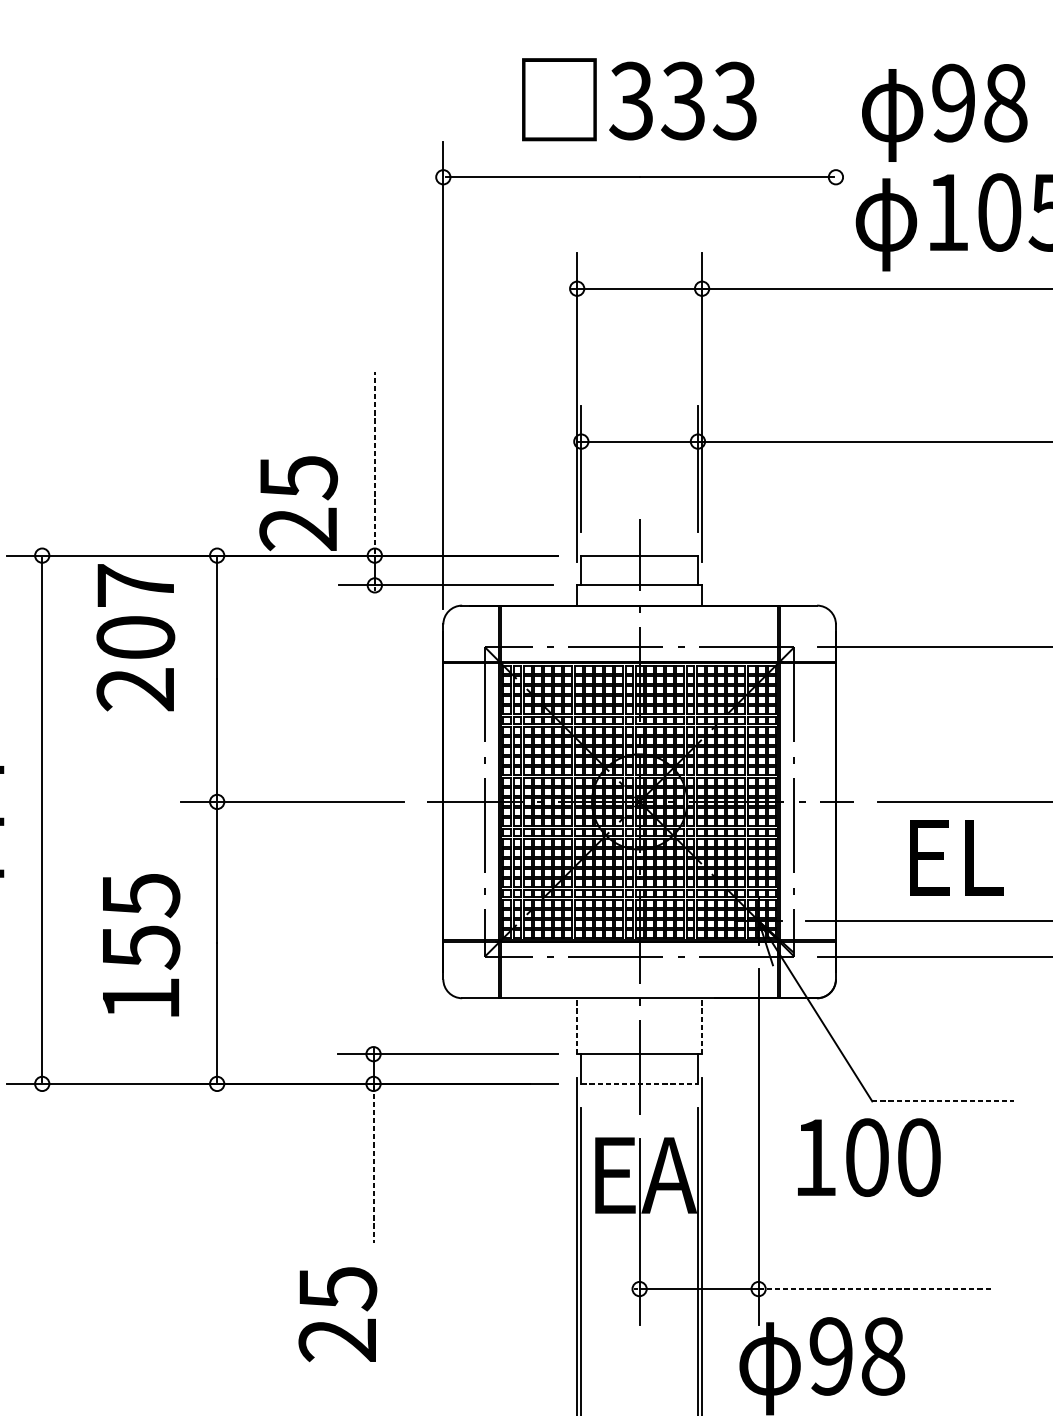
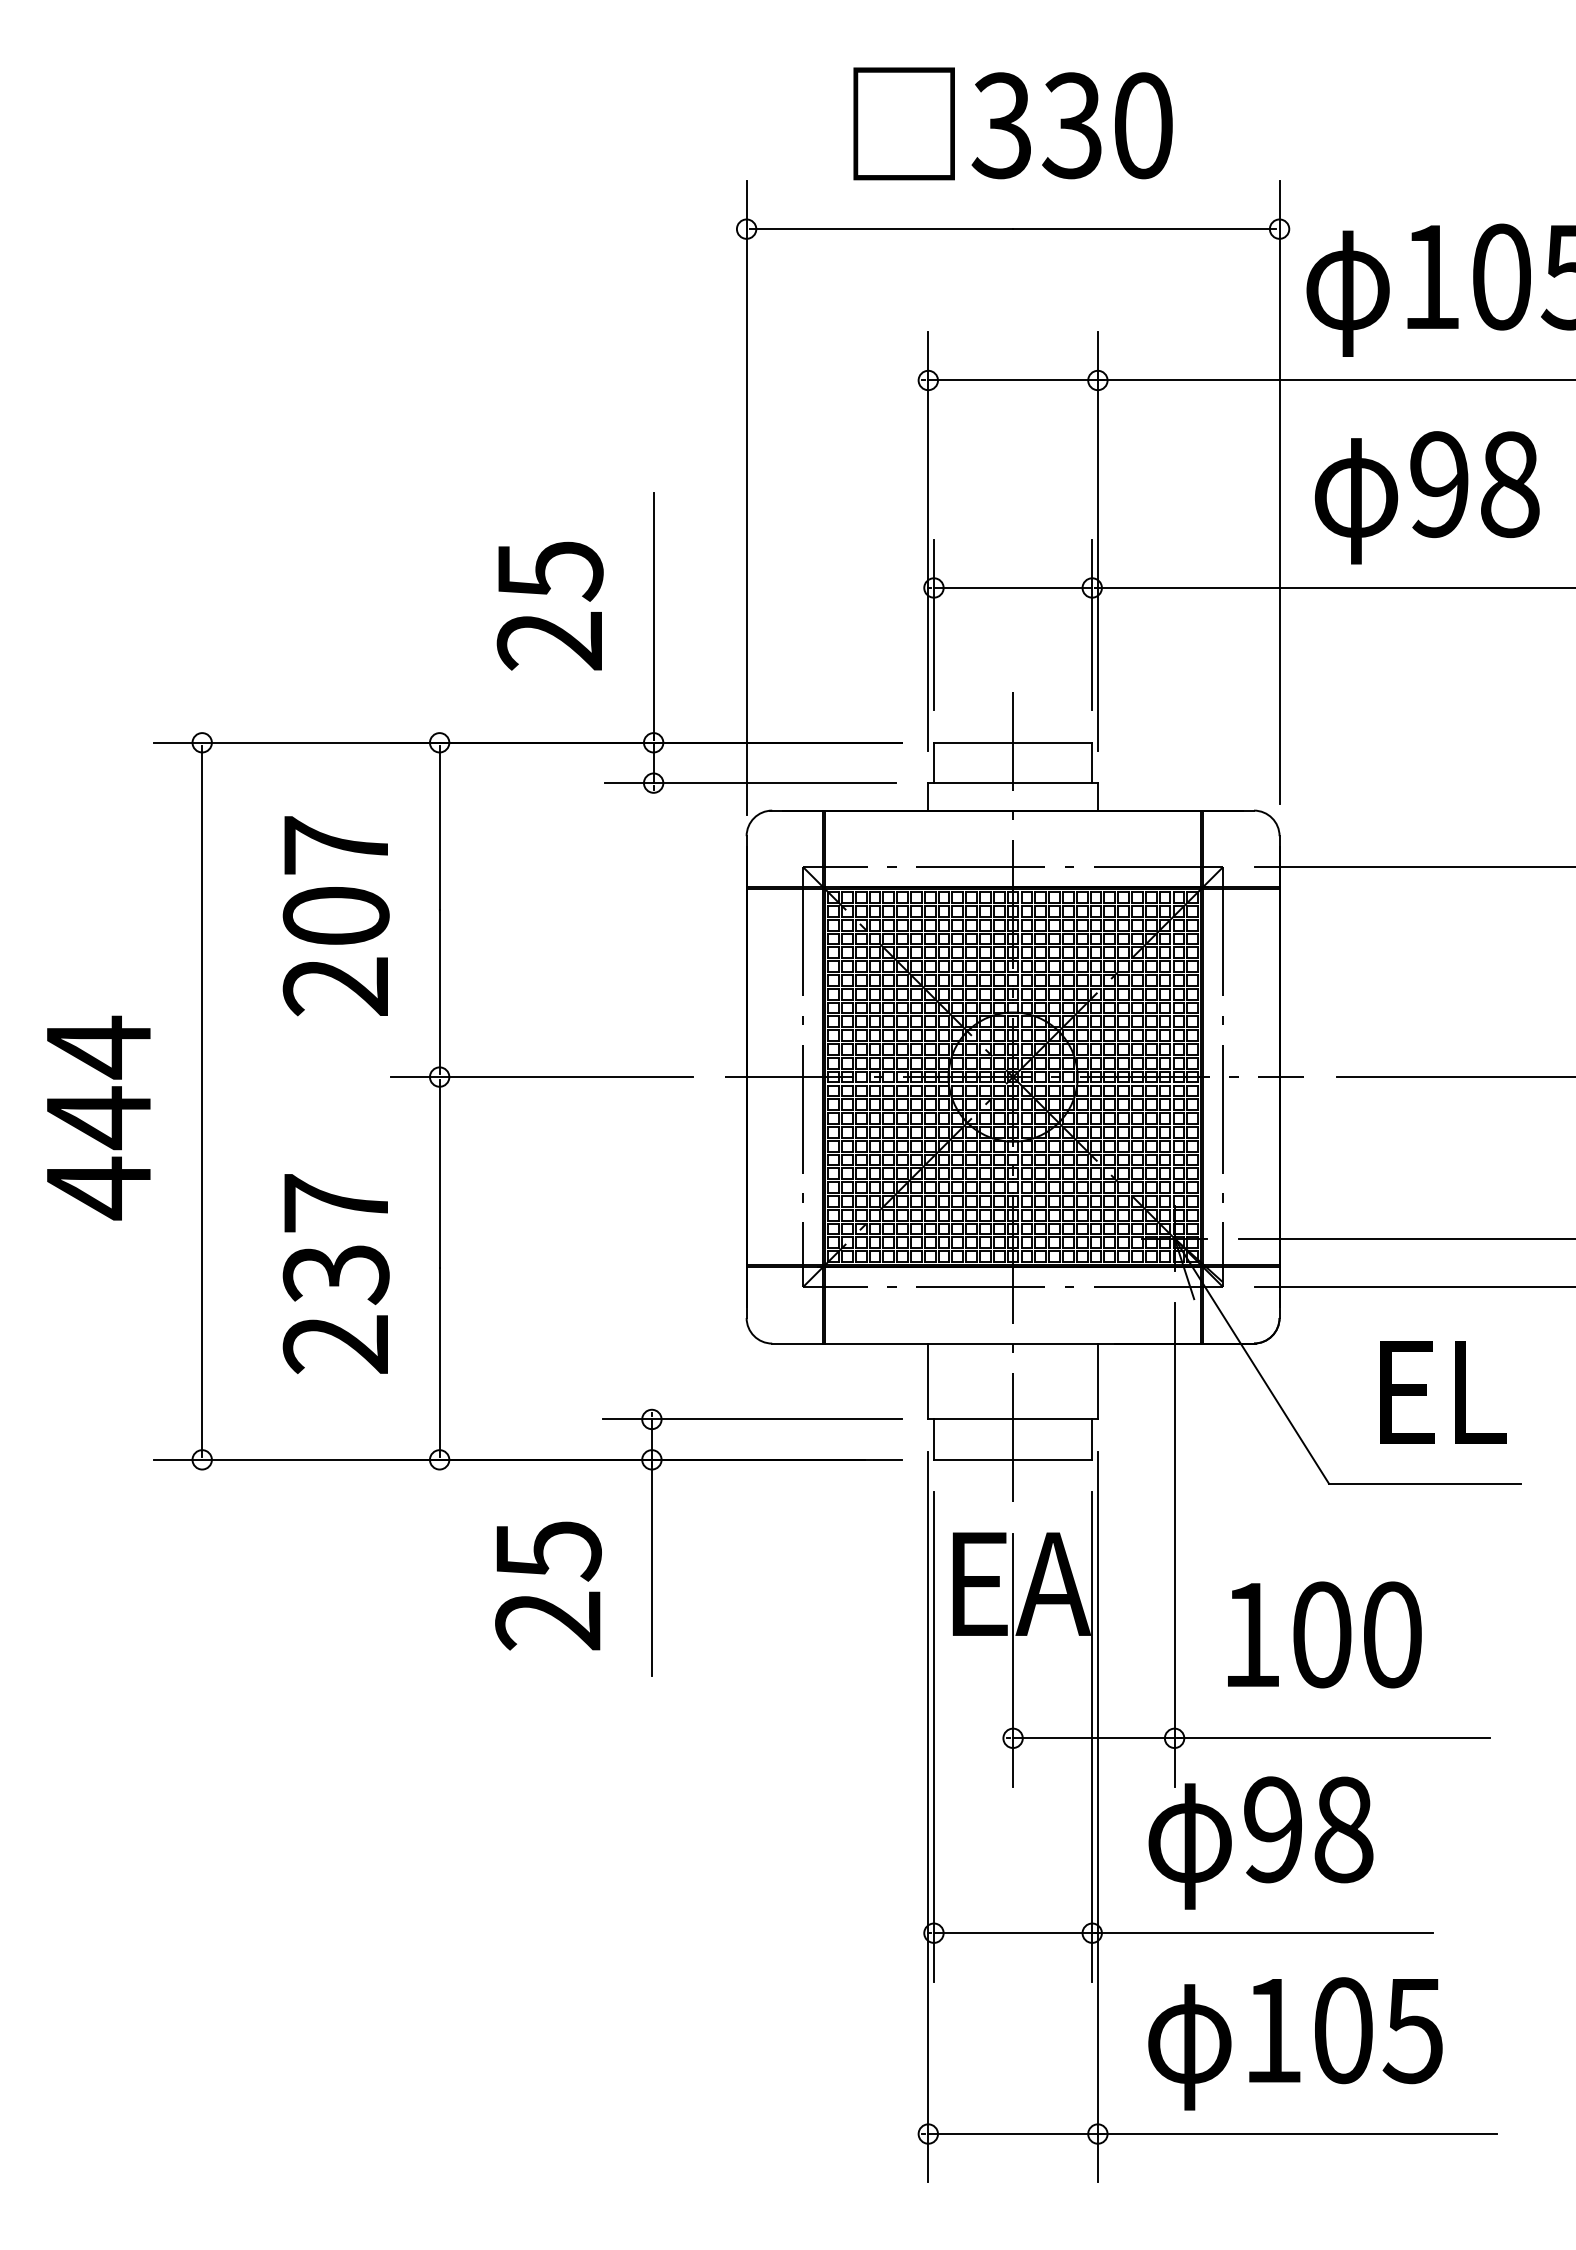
text: (734, 100) -> (1142, 125), 333 -> 330
text: (944, 112) -> (1427, 497), moved
line: (835, 370) -> (1279, 491), added
line: (374, 461) -> (653, 615), dashed -> solid
text: (298, 503) -> (549, 605), moved
text: (135, 637) -> (335, 916), moved
text: (956, 857) -> (1443, 1392), moved
text: (140, 947) -> (335, 1274), 155 -> 237
line: (577, 1026) -> (928, 1381), dashed -> solid
line: (701, 1026) -> (1097, 1381), dashed -> solid
line: (639, 1083) -> (1013, 1459), dashed -> solid
line: (942, 1101) -> (1424, 1483), dashed -> solid
text: (869, 1157) -> (1324, 1634), moved
line: (373, 1164) -> (651, 1569), dashed -> solid
line: (874, 1289) -> (1332, 1738), dashed -> solid
text: (337, 1314) -> (548, 1585), moved

